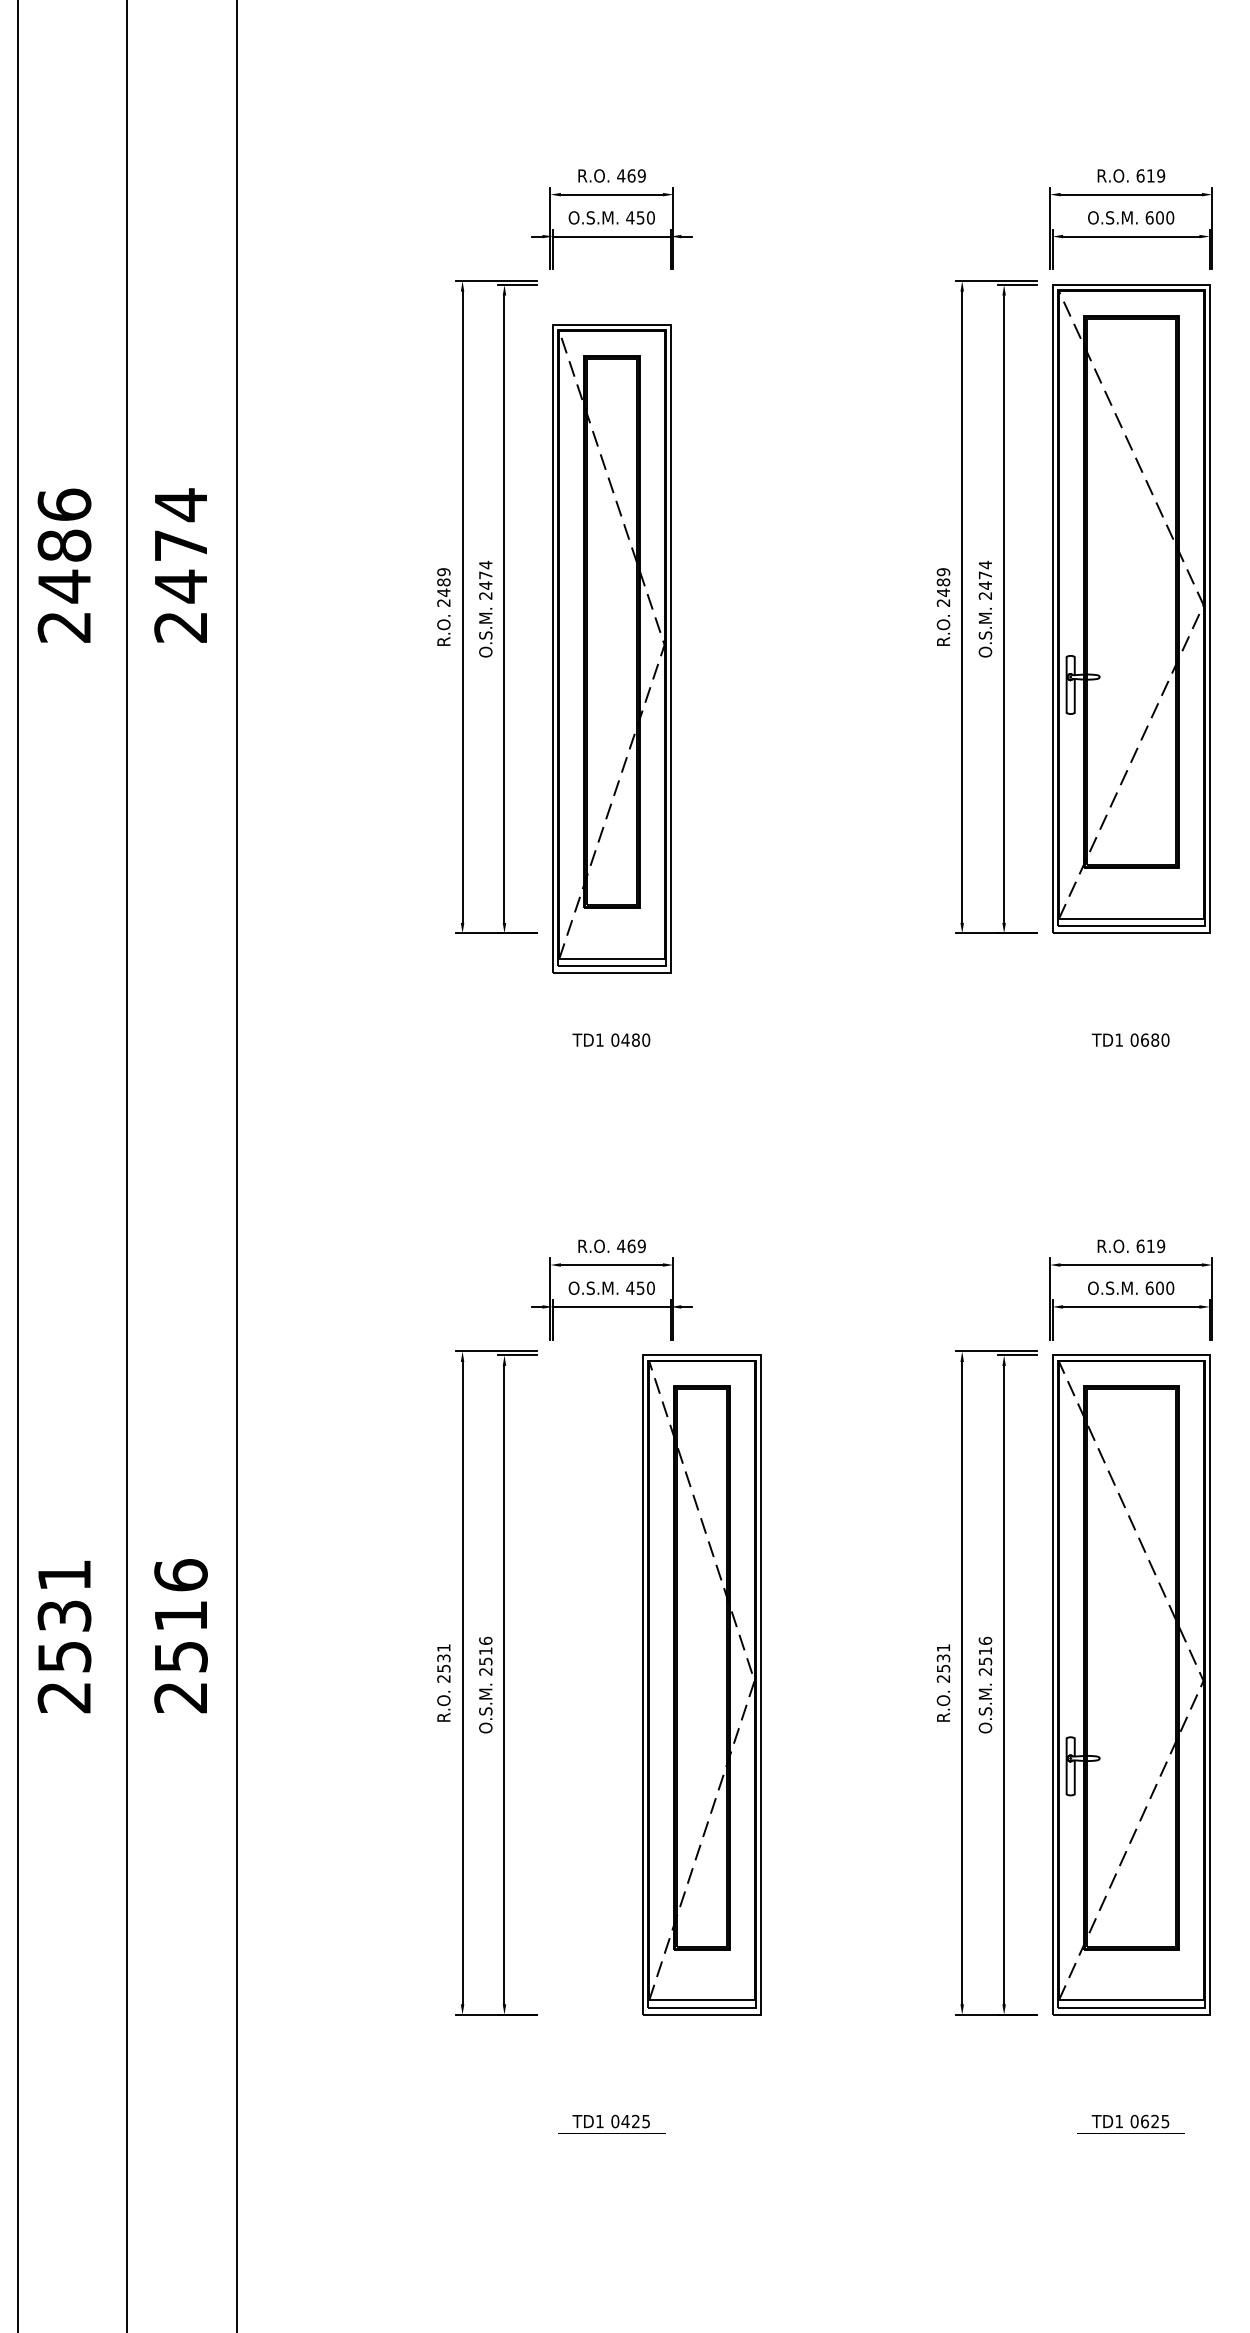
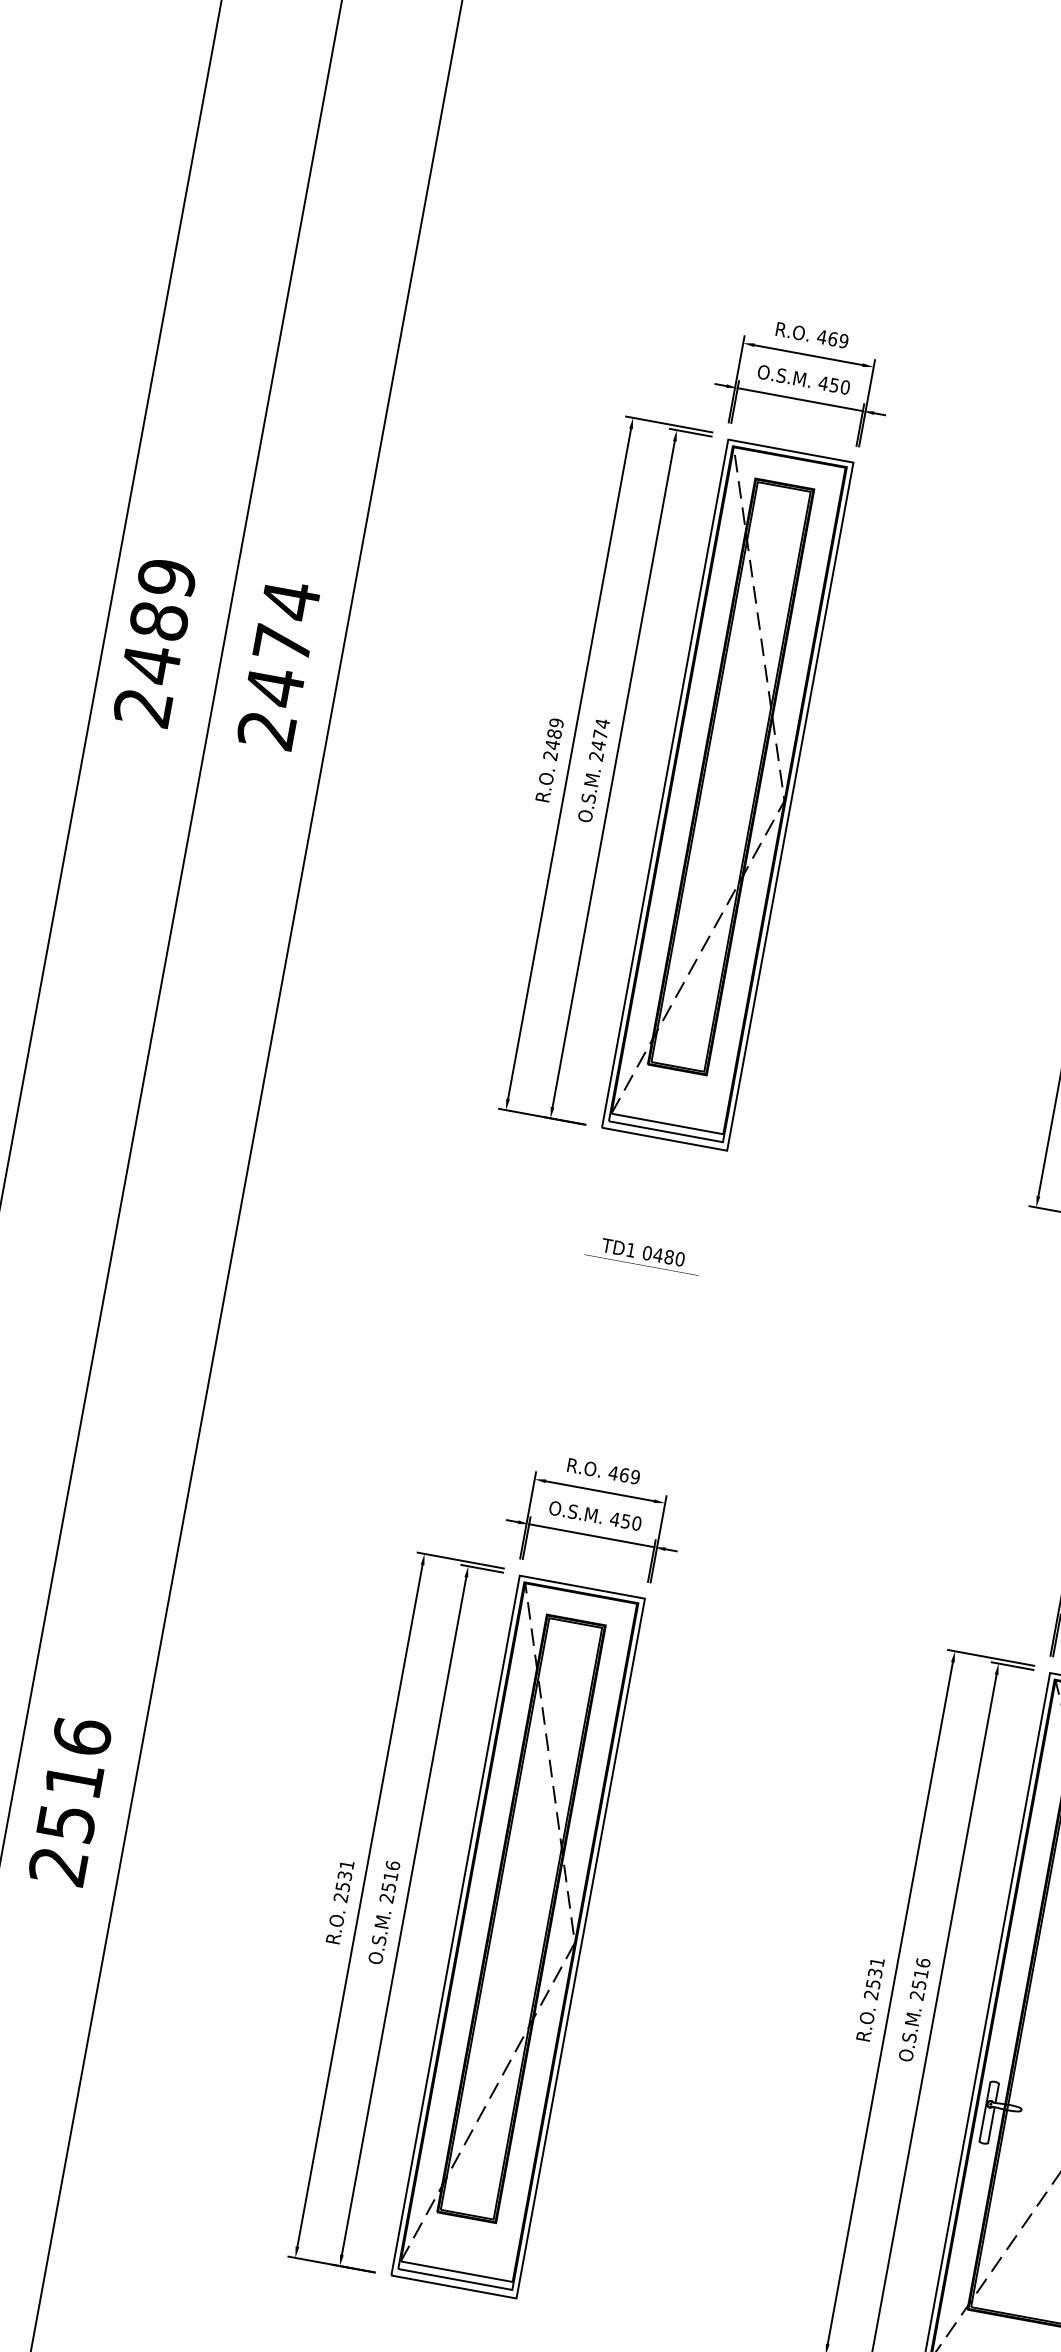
text: (64, 504) -> (167, 577), 2486 -> 2489
part: (611, 648) -> (727, 794), moved
part: (701, 1684) -> (517, 1936), moved

